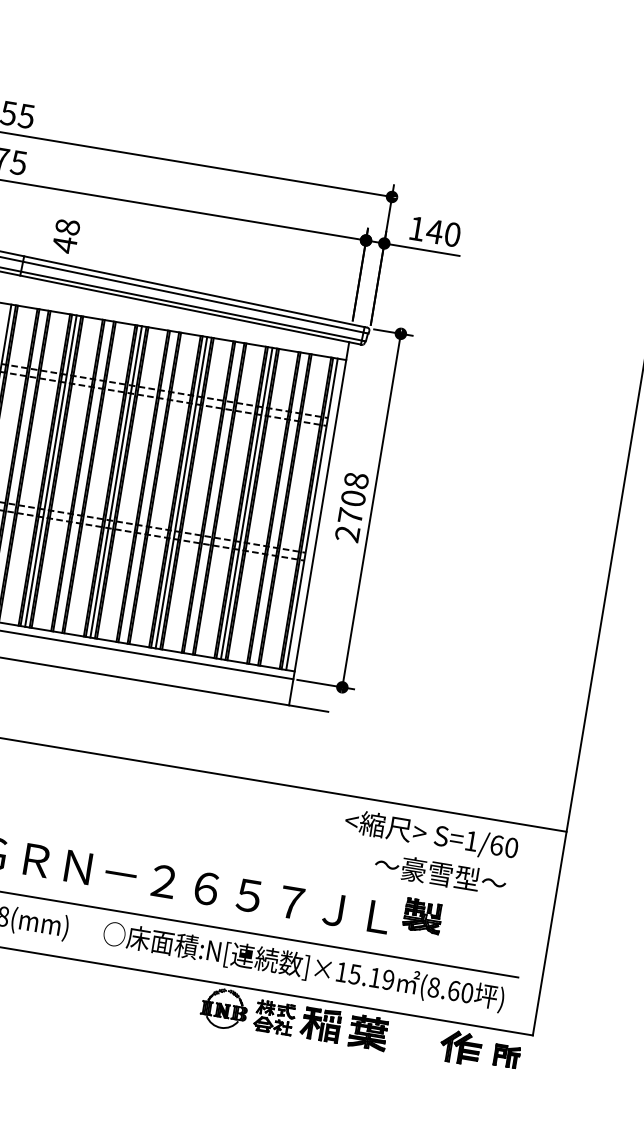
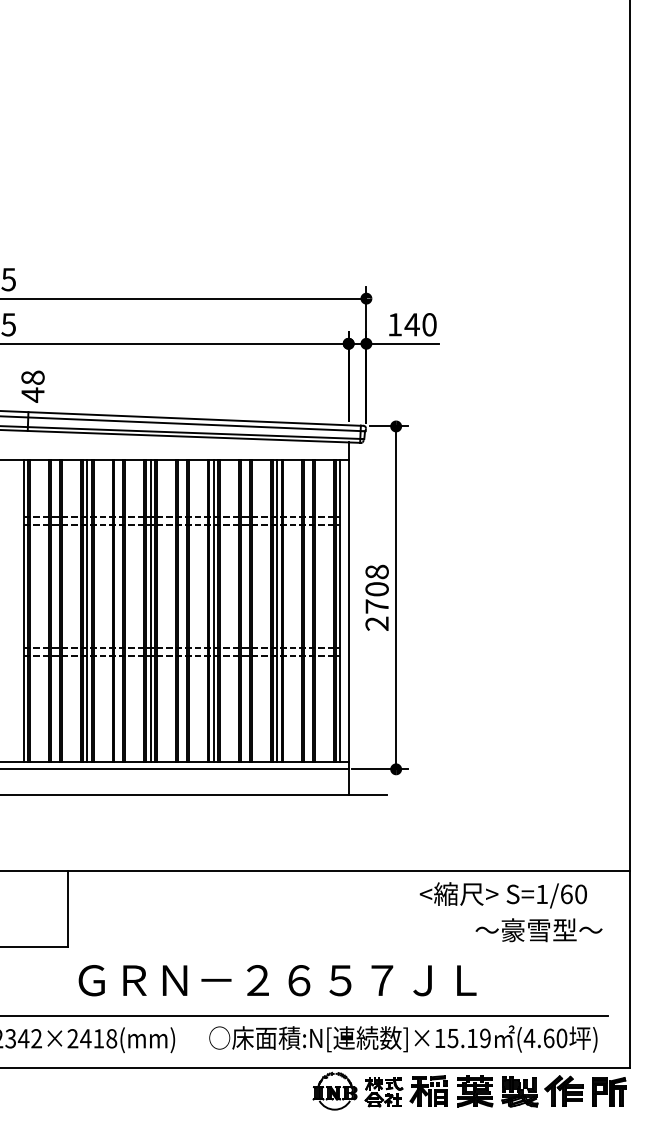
text: (65, 236) -> (32, 386), moved
text: (439, 874) -> (538, 930), moved
part: (422, 915) -> (519, 1091), moved
text: (433, 987) -> (529, 1038), (8.60 -> (4.60
part: (507, 1055) -> (609, 1091), size x1.43

